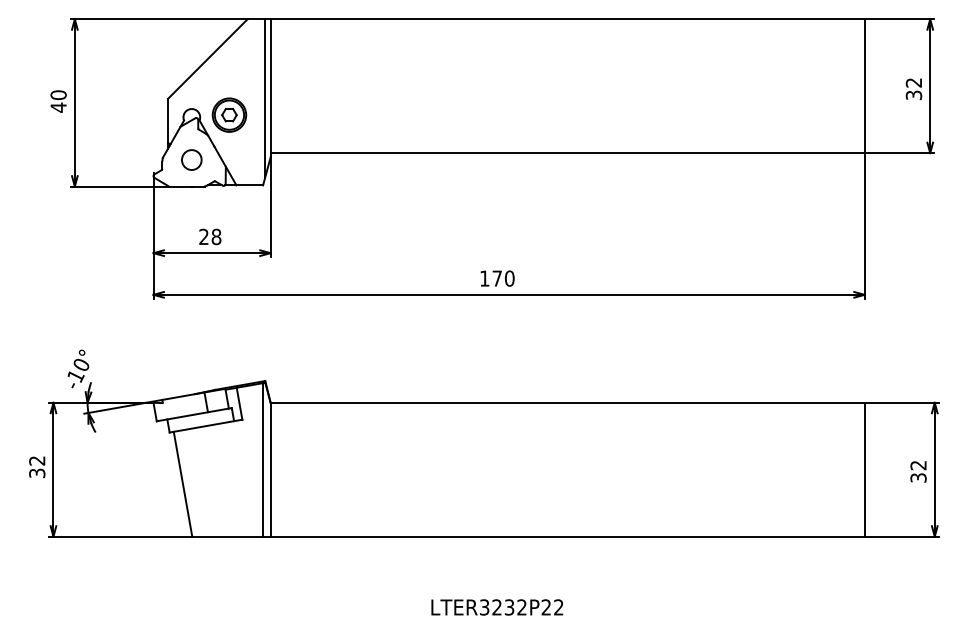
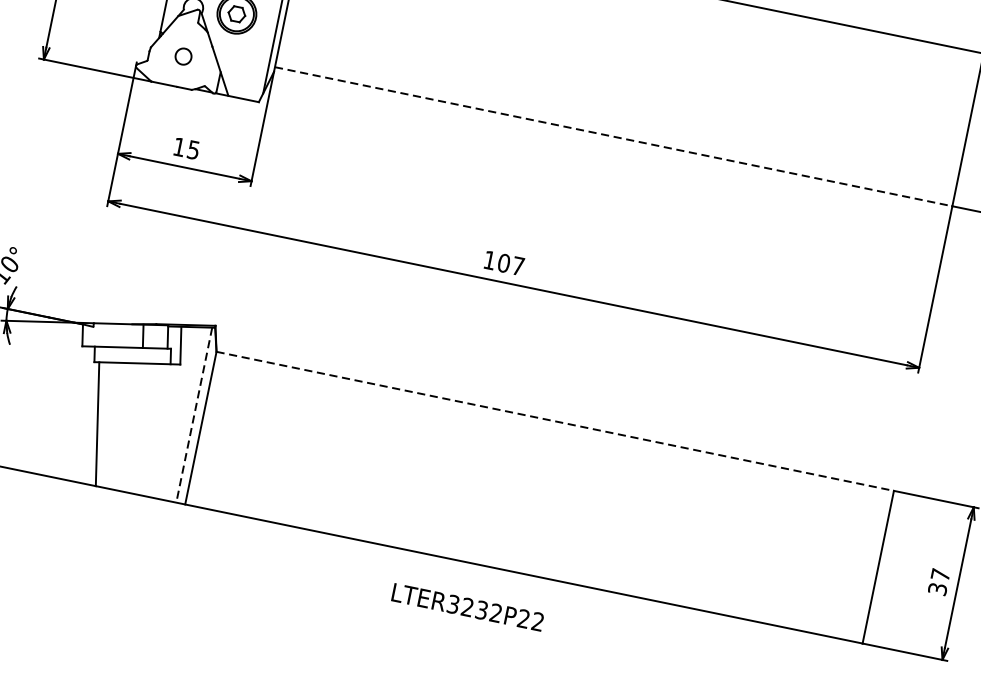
line: (568, 153) -> (614, 137), solid -> dashed
part: (191, 159) -> (183, 55), size x0.7
text: (210, 236) -> (186, 148), 28 -> 15
text: (503, 278) -> (511, 264), 170 -> 107
line: (568, 402) -> (556, 421), solid -> dashed
line: (262, 459) -> (193, 414), solid -> dashed
text: (918, 465) -> (940, 574), 32 -> 37
text: (497, 607) -> (468, 607), moved

